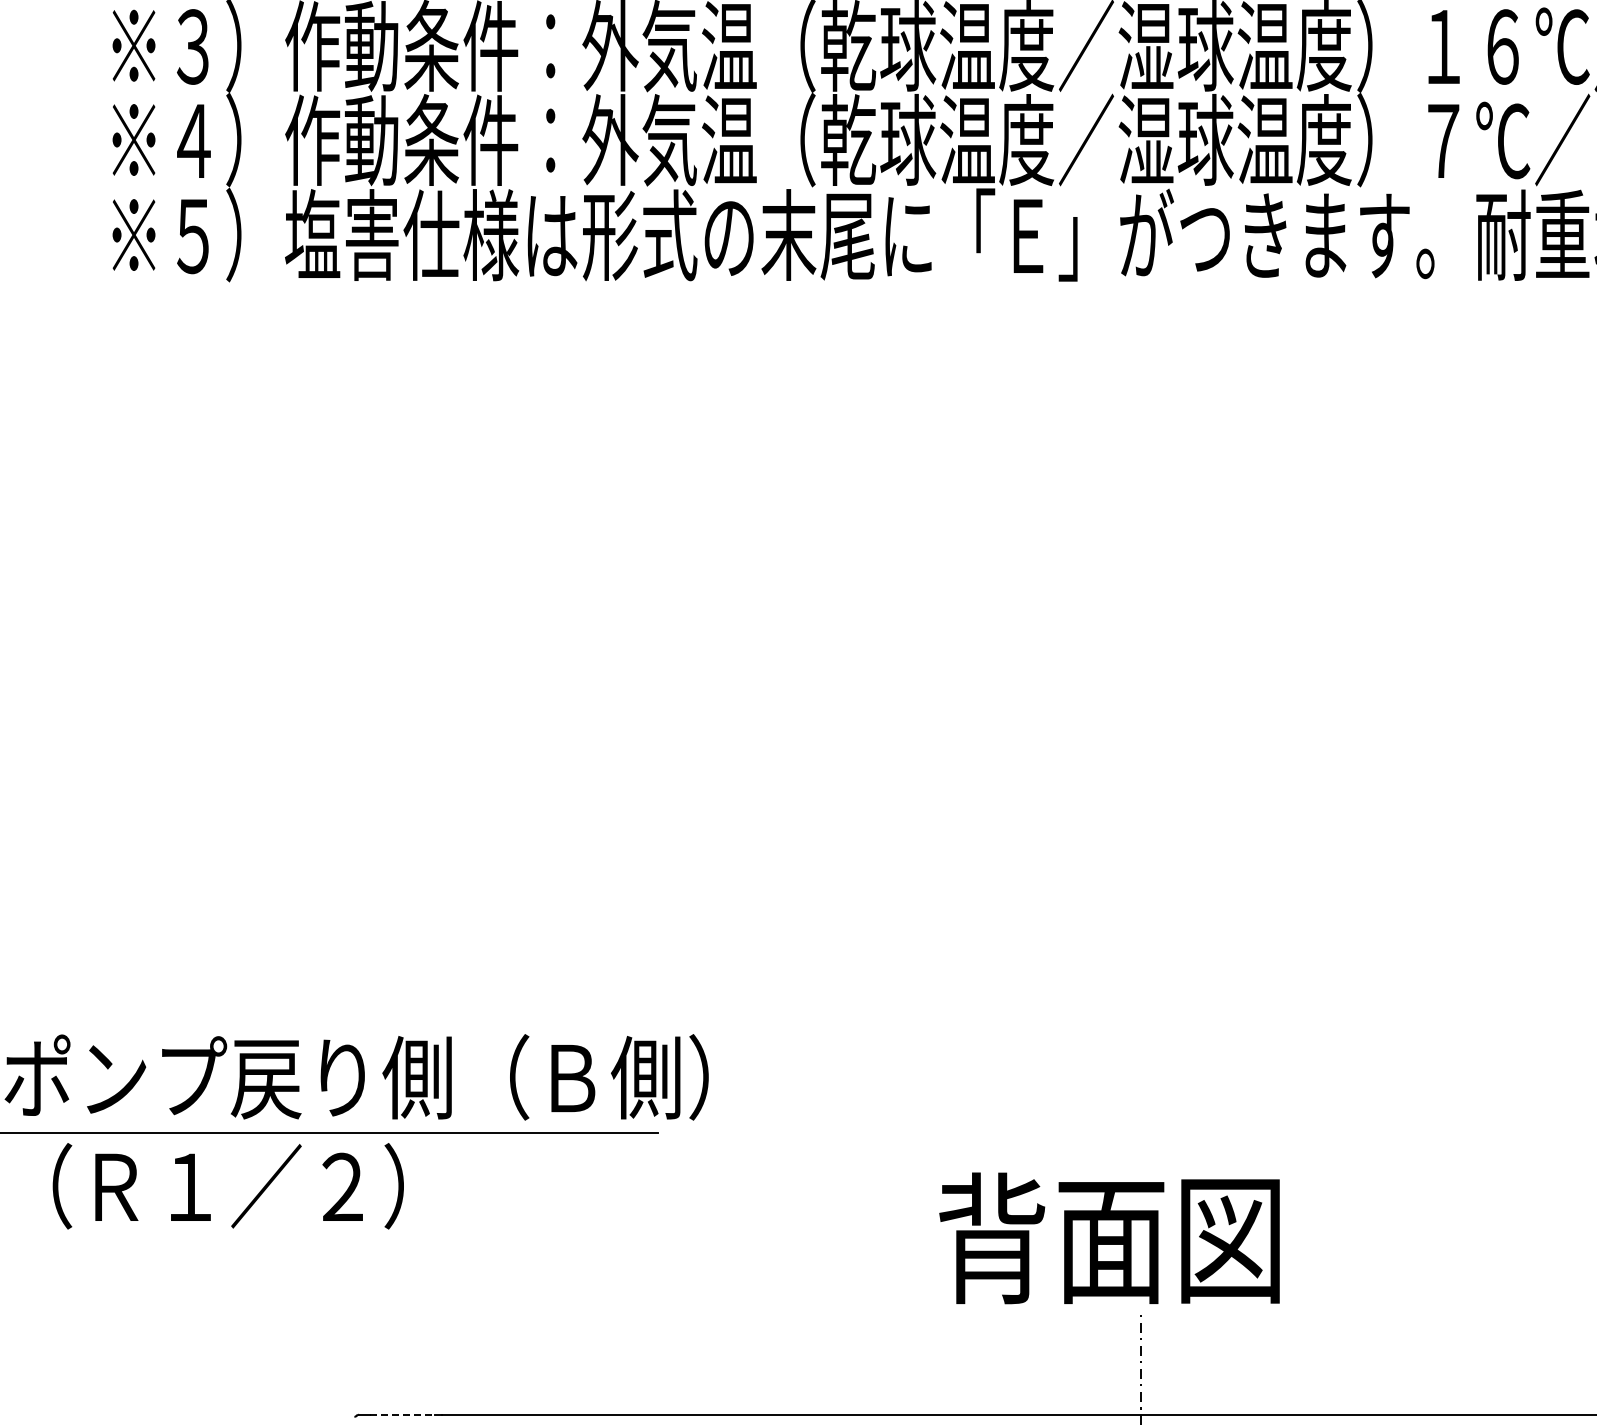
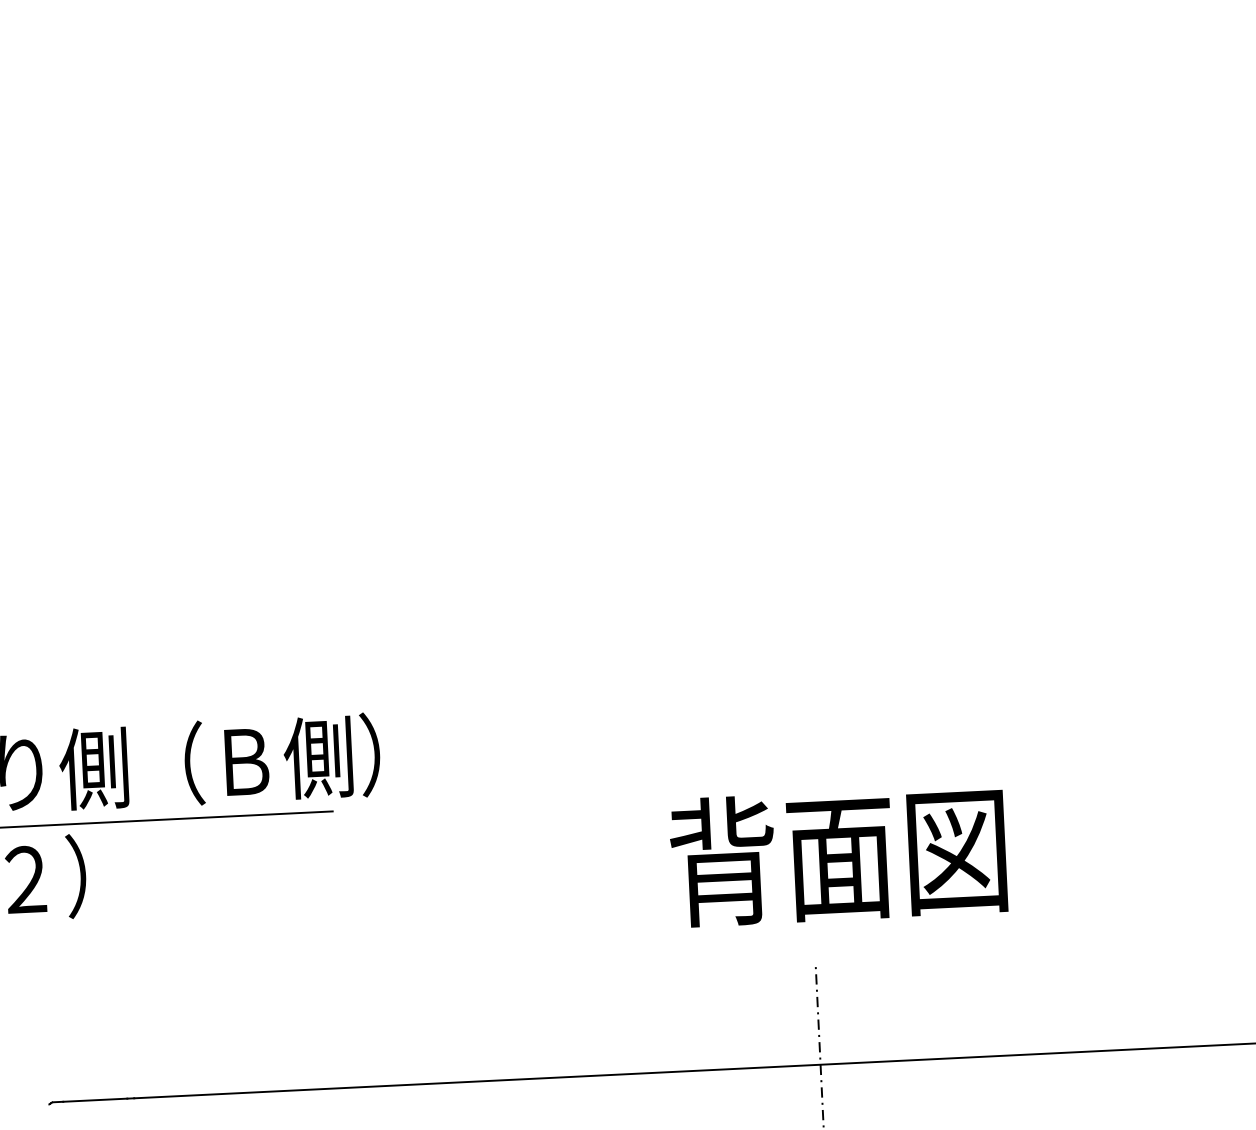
text: (1109, 1238) -> (838, 856), moved
line: (402, 1414) -> (95, 1099), dashed -> solid

